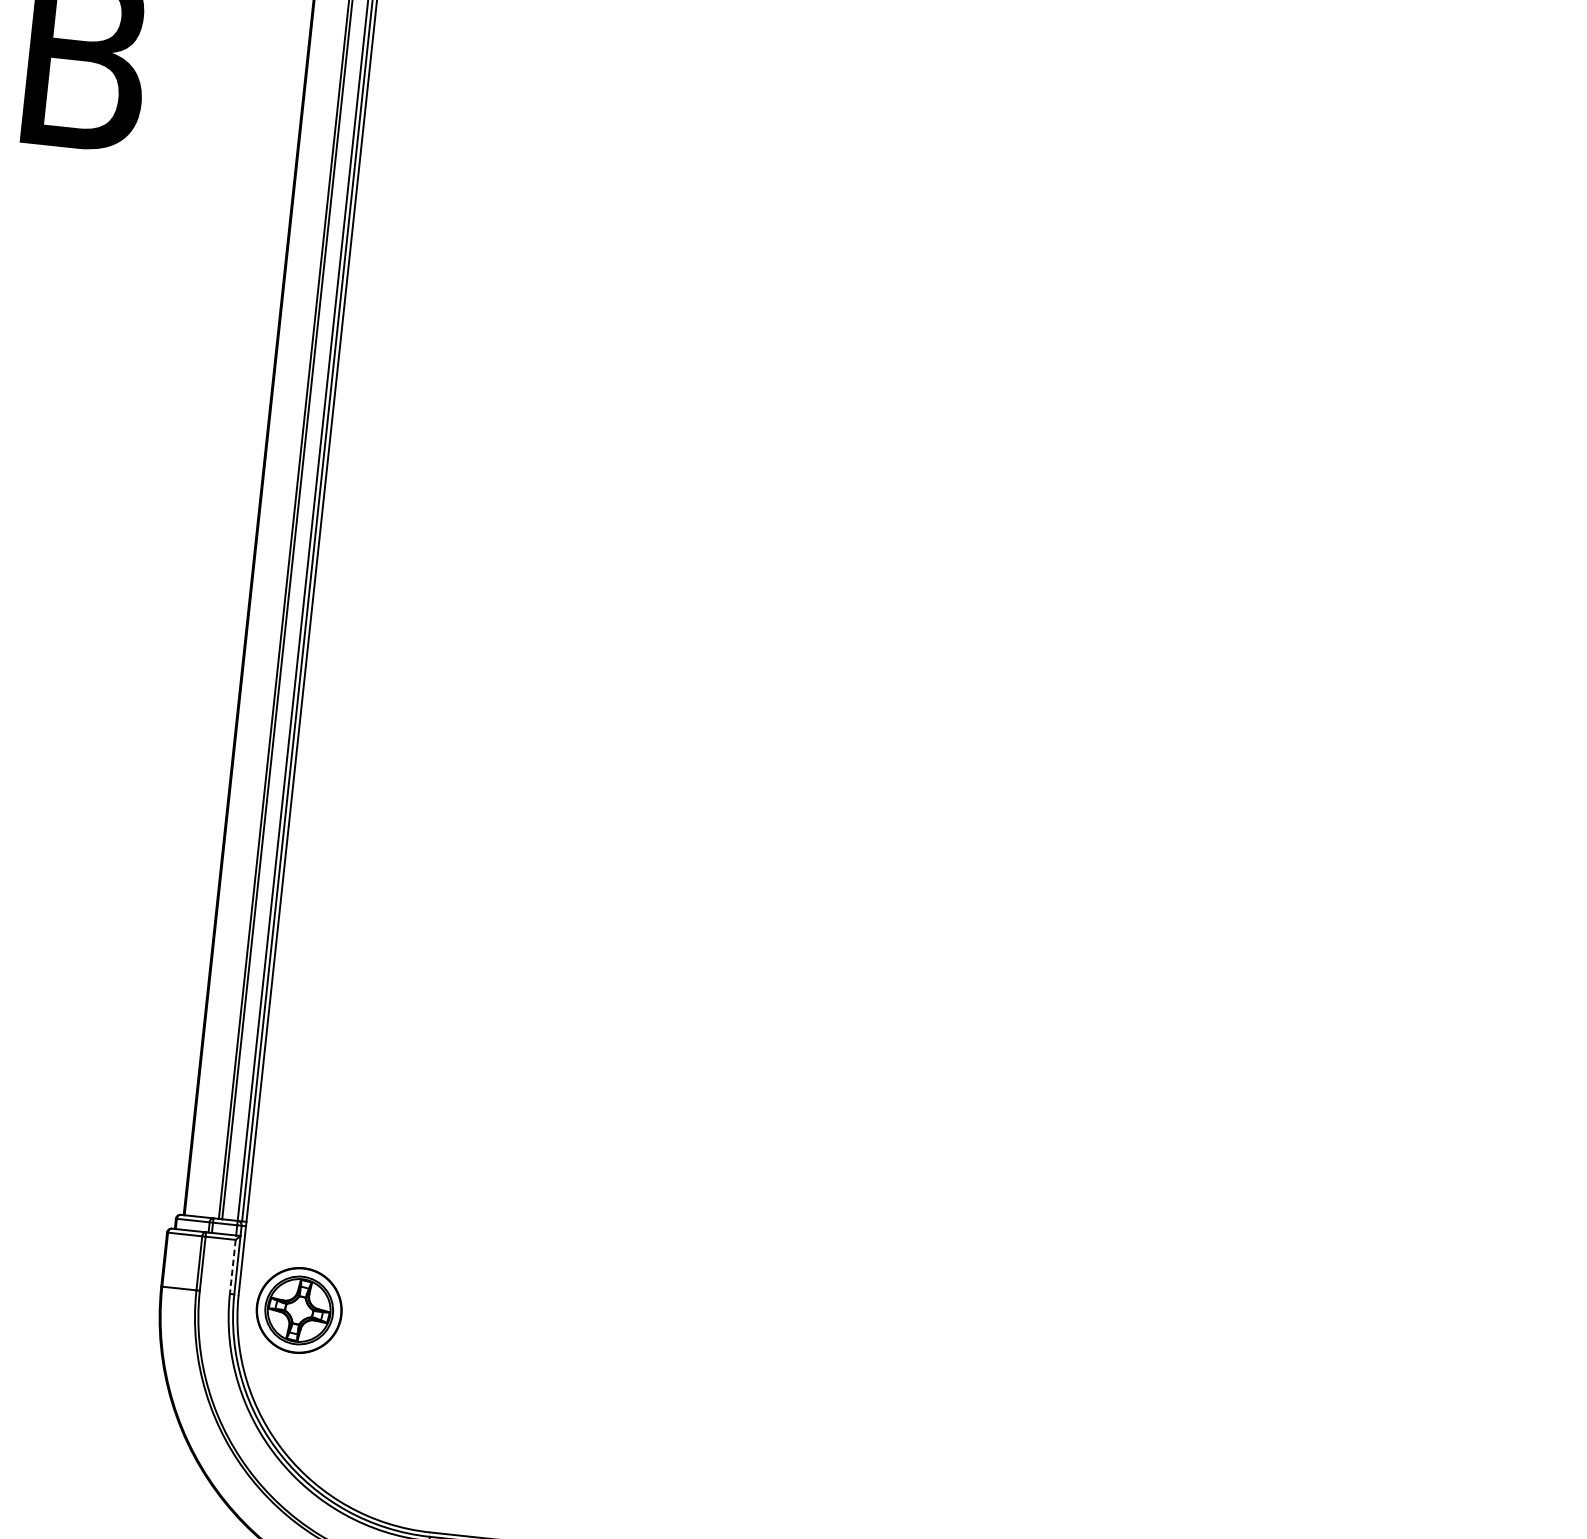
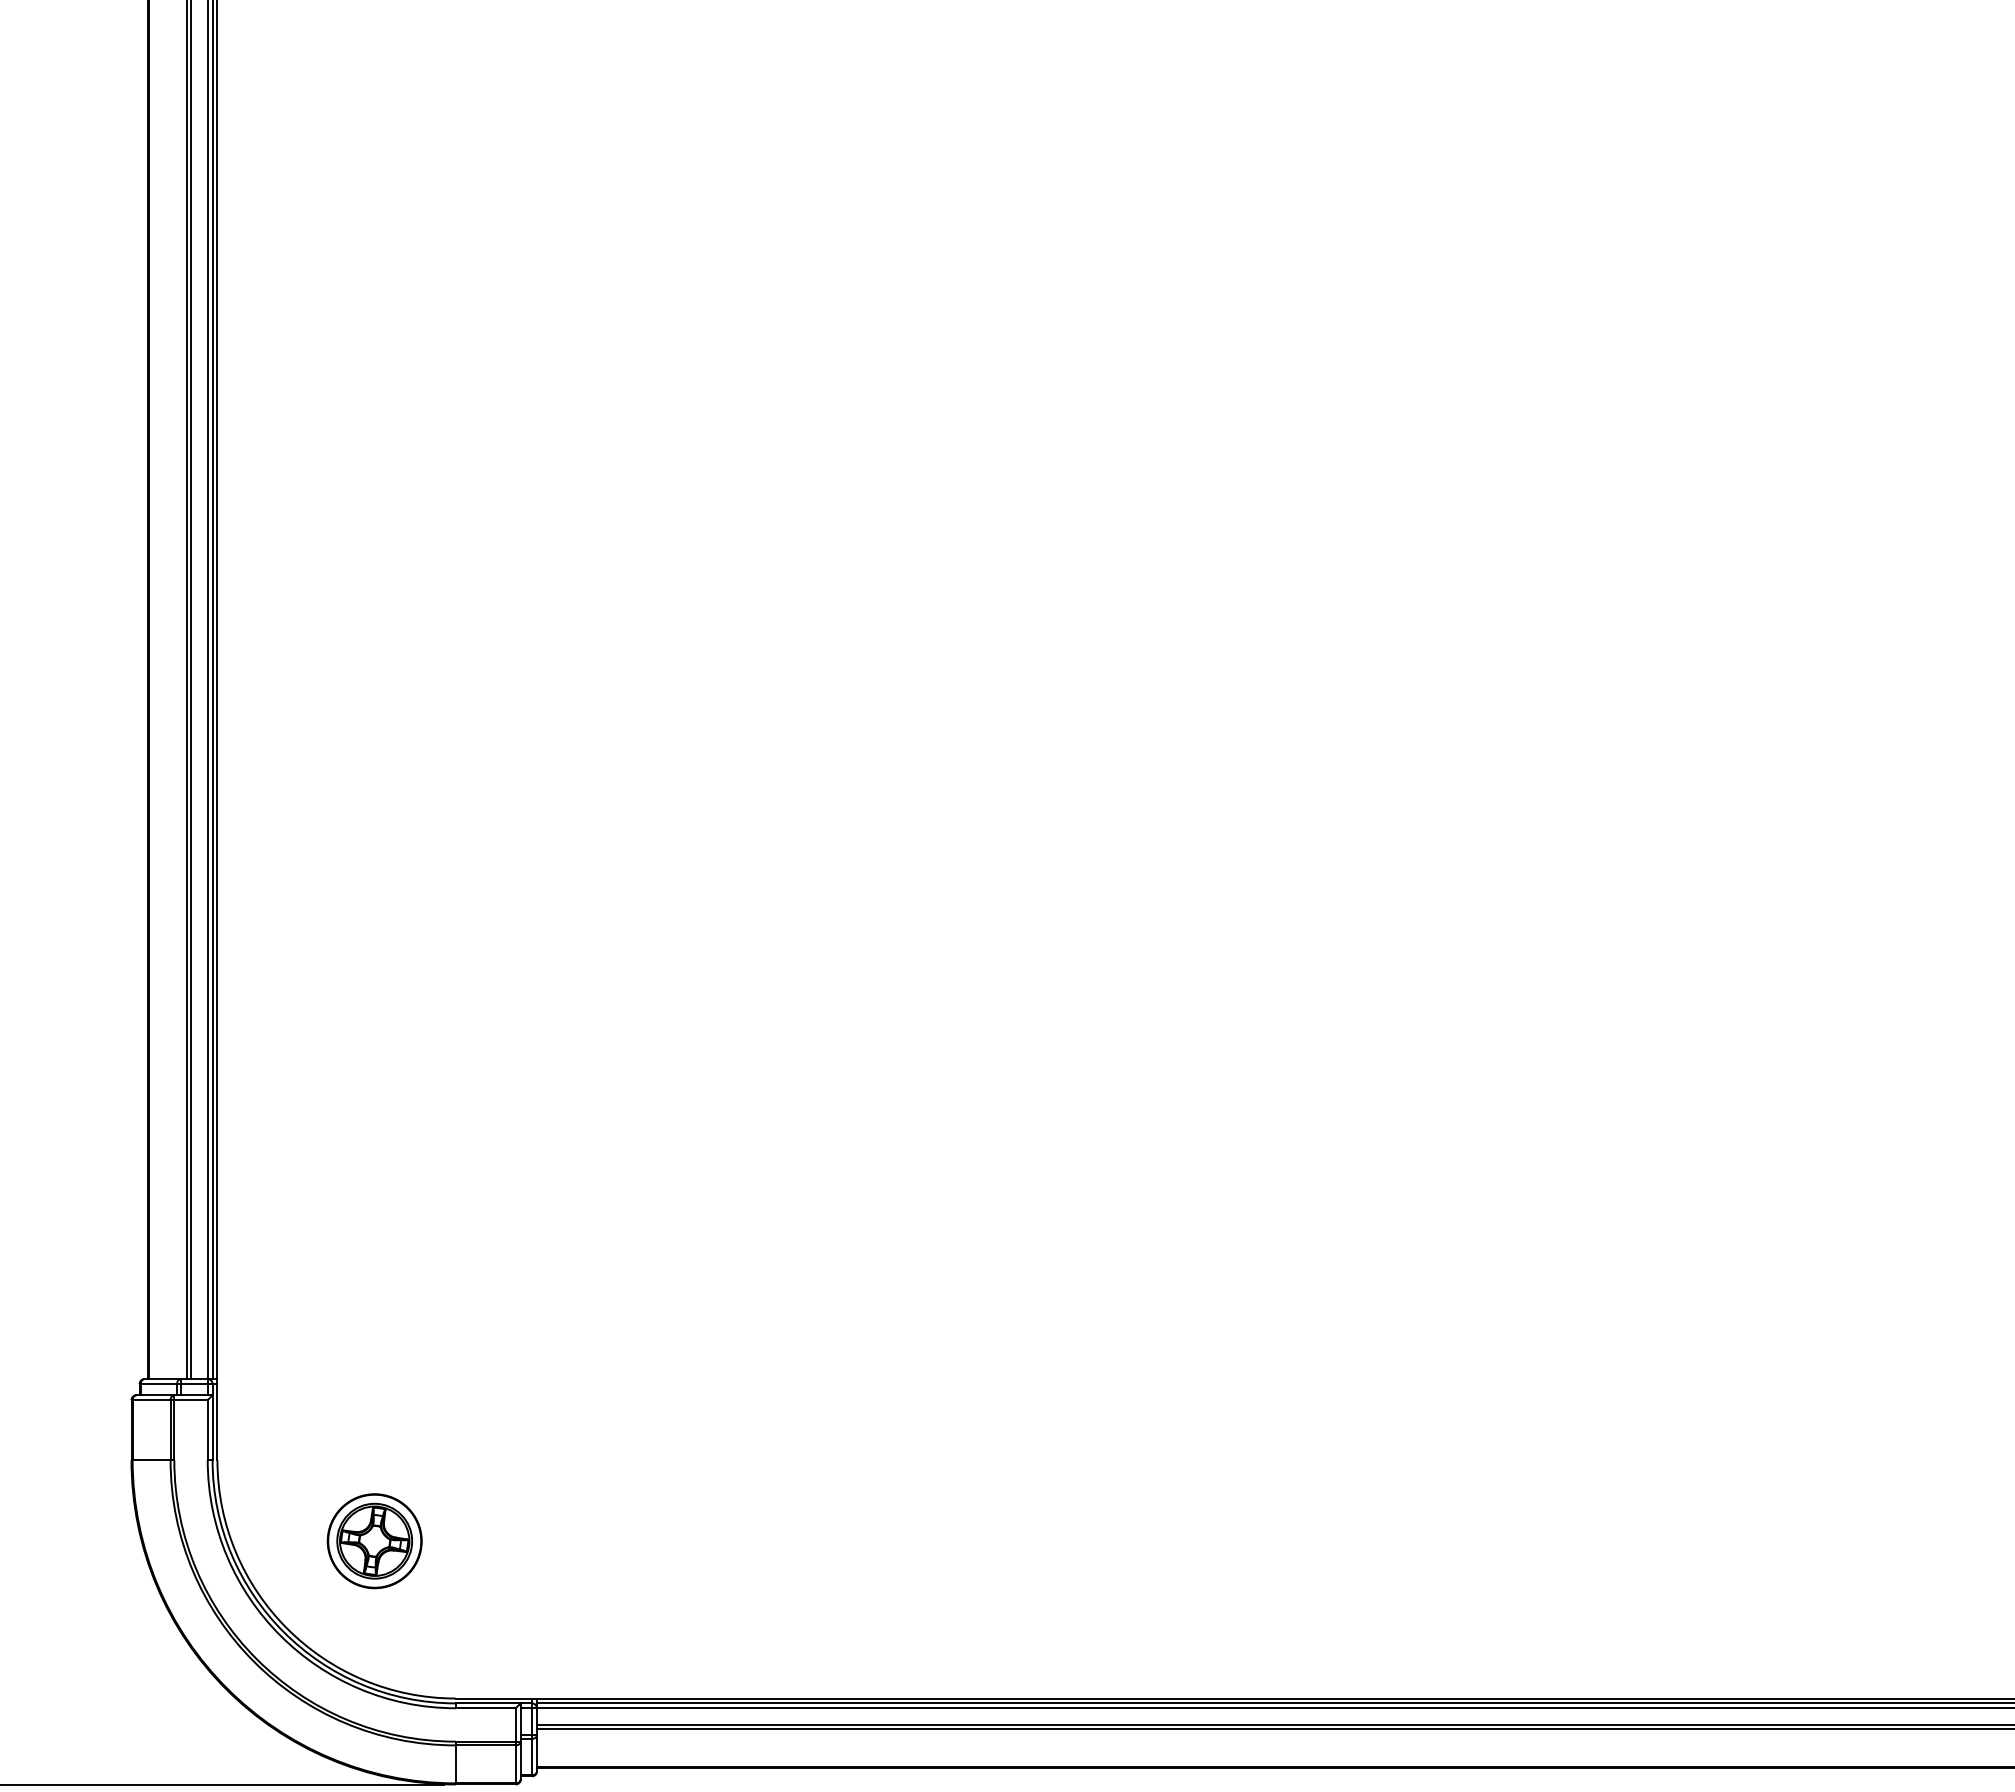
line: (232, 1267) -> (207, 1430), dashed -> solid
part: (298, 1310) -> (374, 1541), moved

